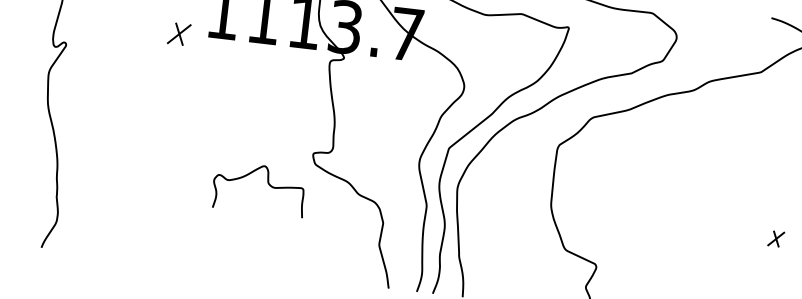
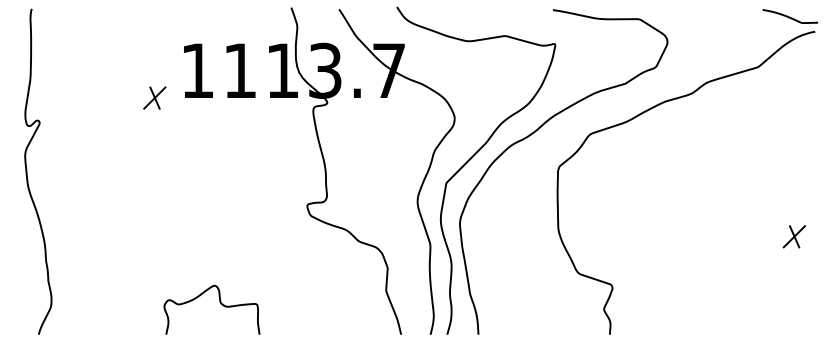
curve: (268, 184) -> (220, 304), moved
part: (775, 238) -> (793, 236), size x1.43

